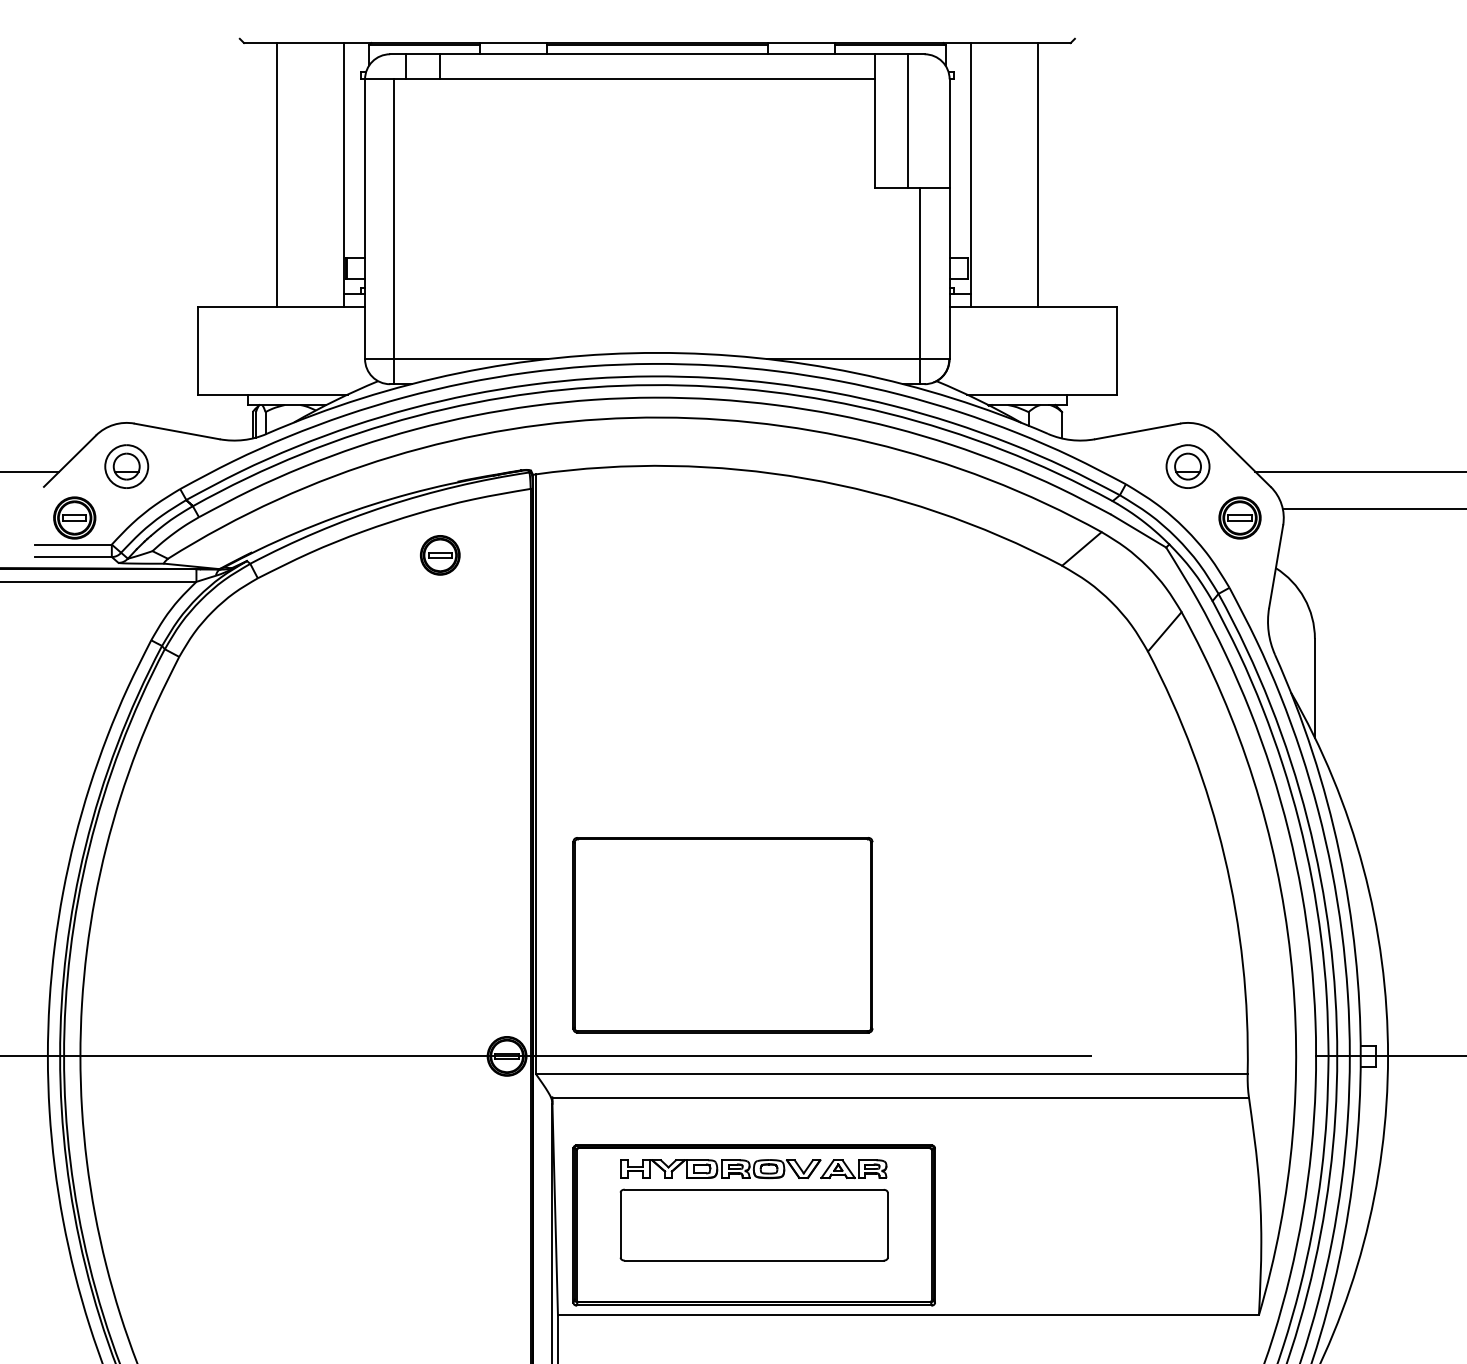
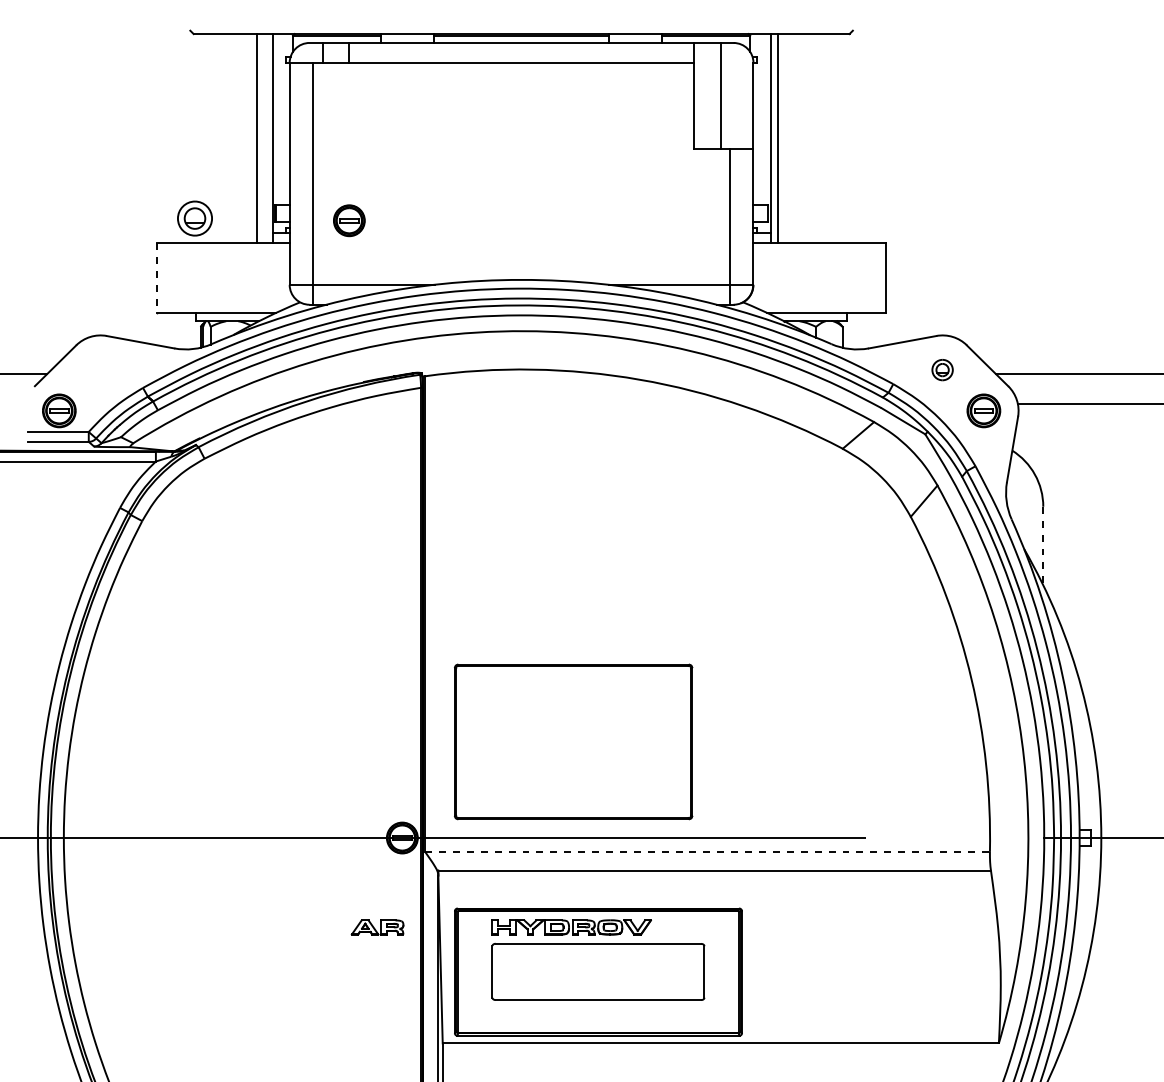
line: (276, 174) -> (256, 138), moved
line: (1037, 174) -> (777, 138), moved
line: (198, 350) -> (157, 277), solid -> dashed
part: (126, 466) -> (194, 218), moved
part: (1187, 466) -> (942, 370), size x0.6
part: (440, 555) -> (349, 220), moved
line: (1315, 688) -> (1043, 546), solid -> dashed
line: (891, 1073) -> (707, 851), solid -> dashed
part: (853, 1169) -> (377, 927), moved

